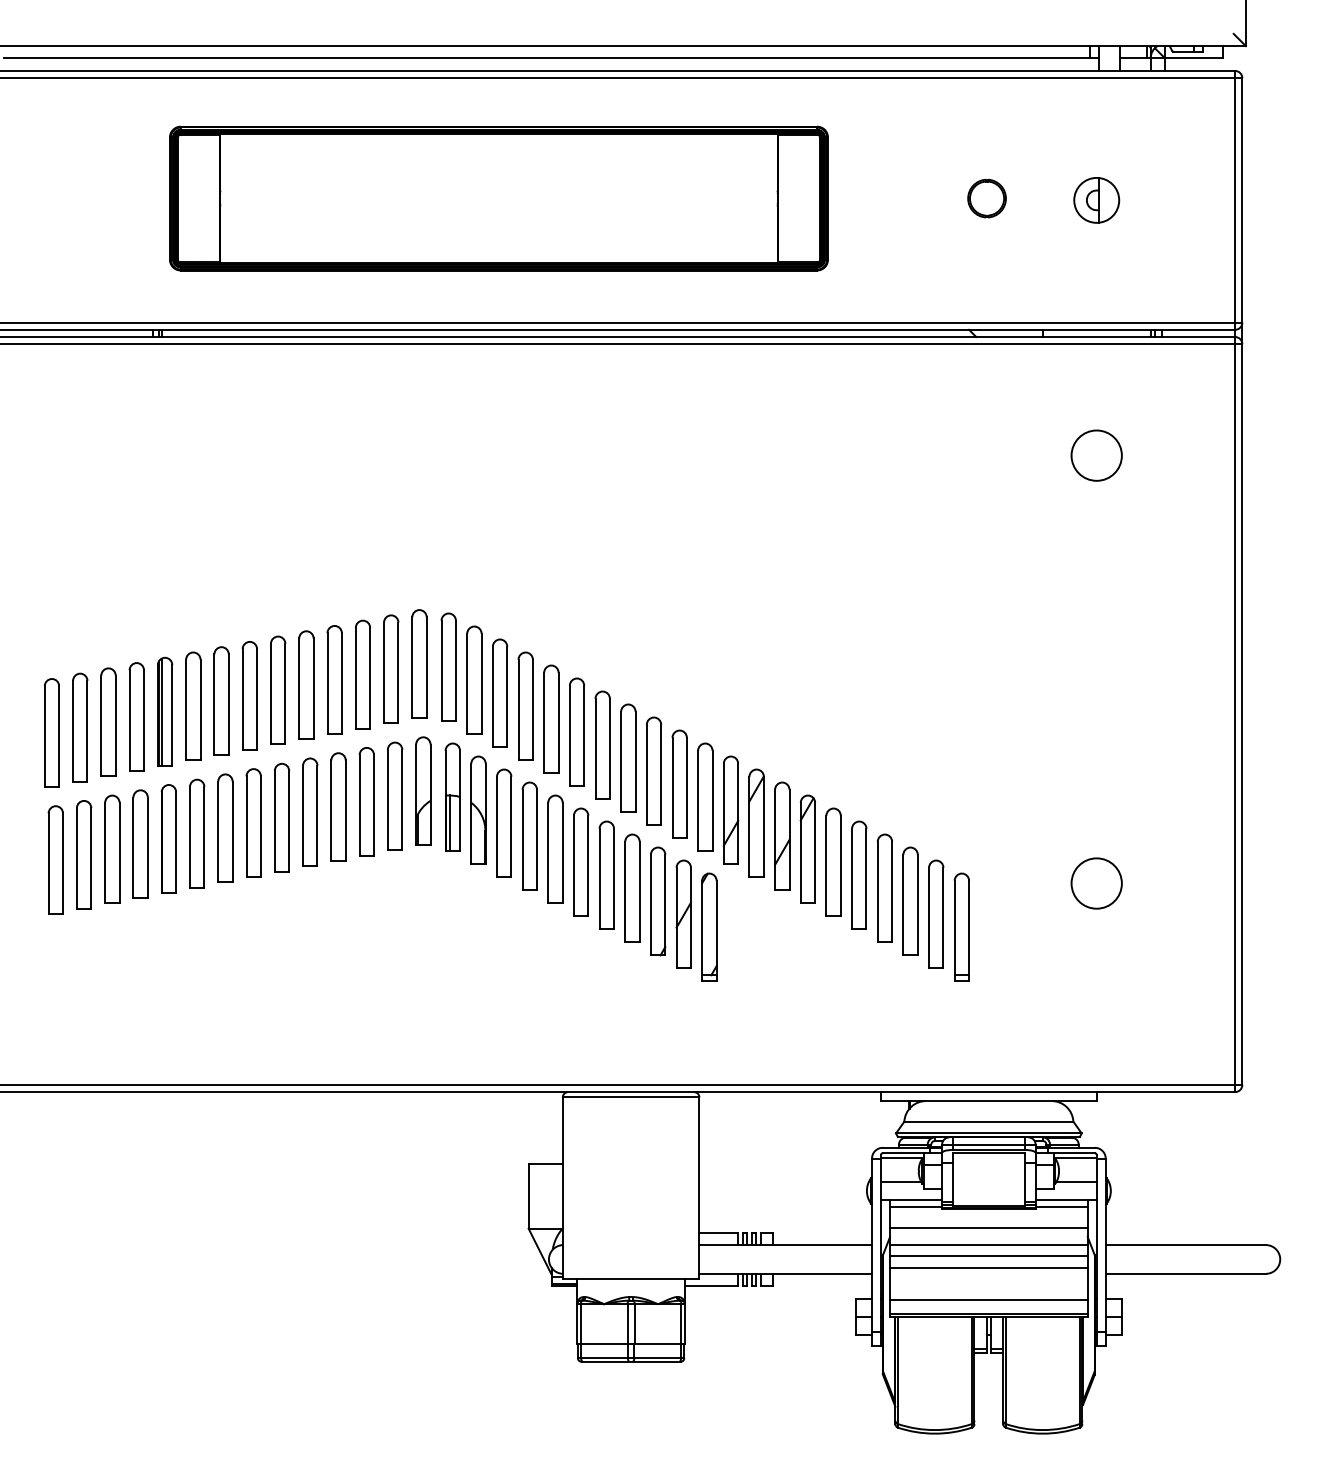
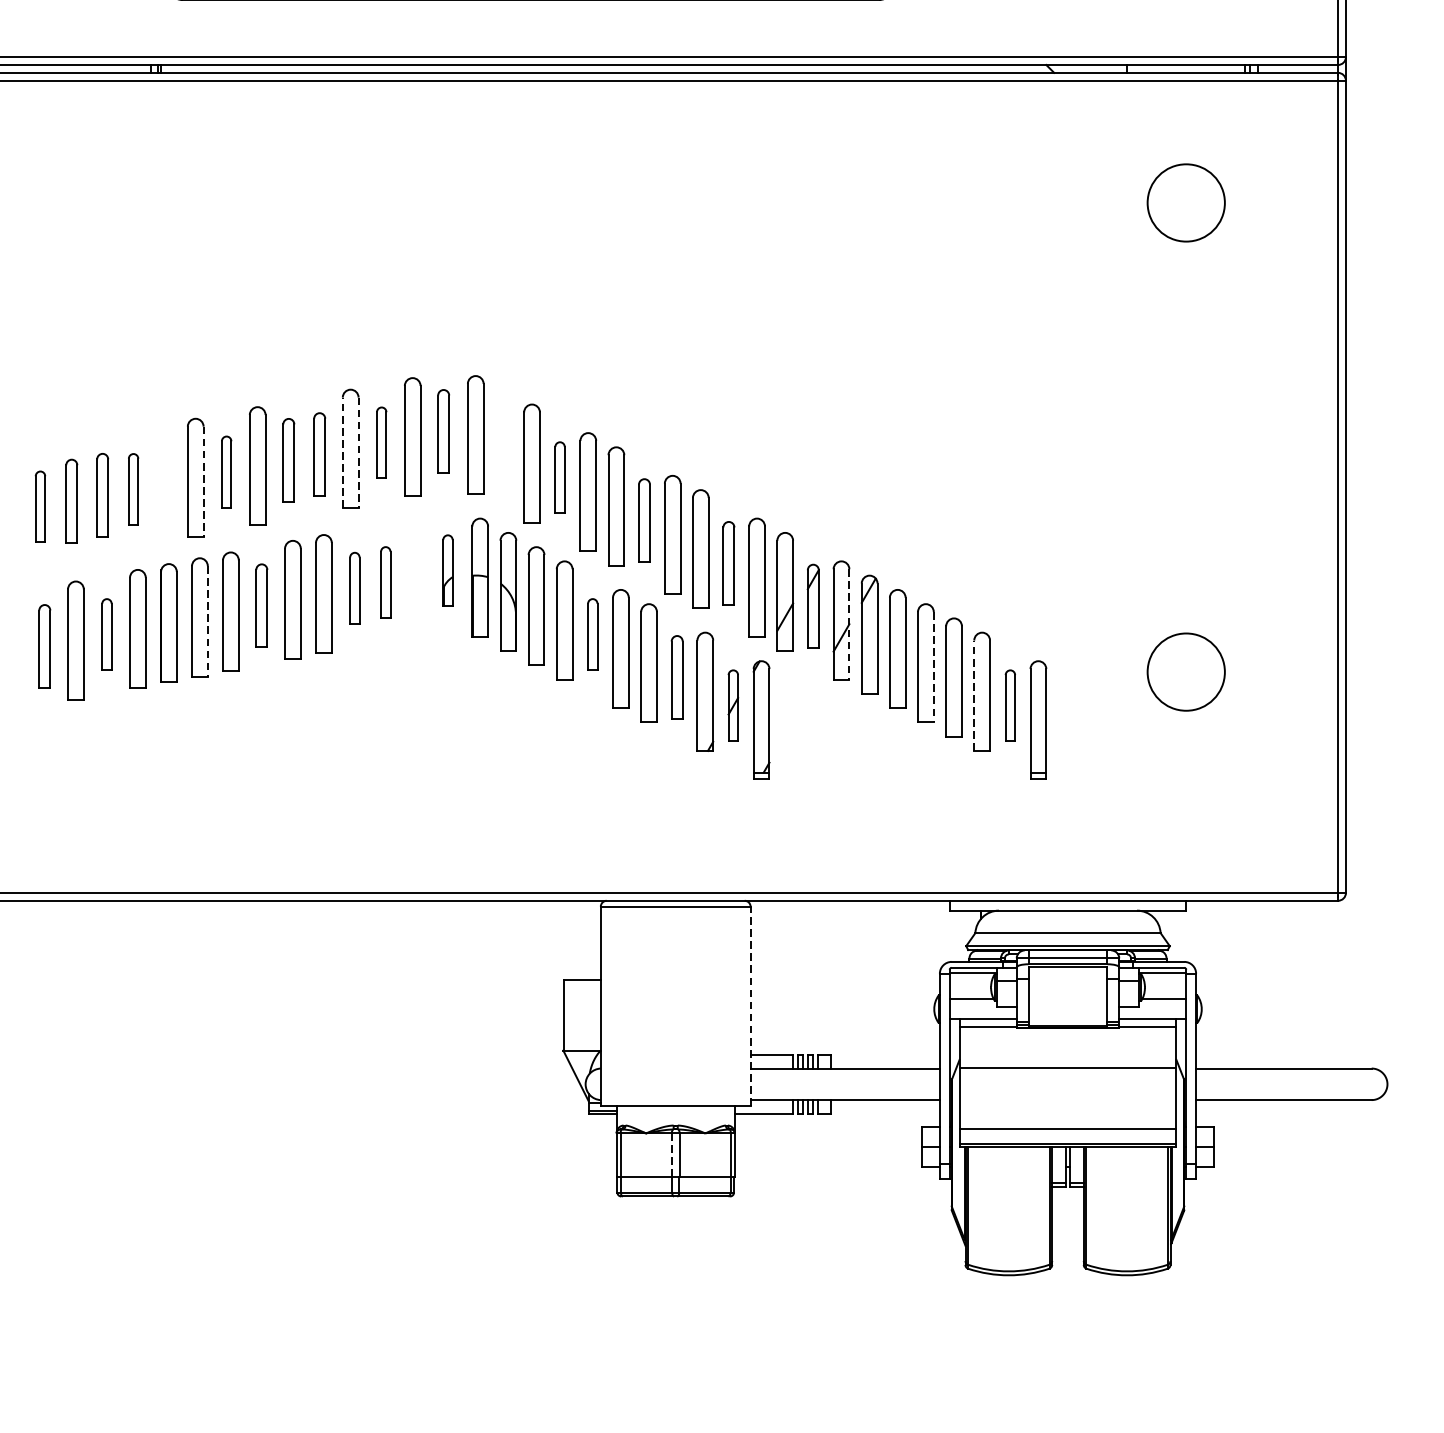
circle: (1096, 455) -> (1186, 202), size x1.4
part: (419, 663) -> (443, 430), size x0.7
part: (362, 674) -> (381, 442), size x0.6
part: (474, 679) -> (503, 448), removed
line: (327, 682) -> (342, 451), solid -> dashed
line: (341, 683) -> (358, 452), solid -> dashed
part: (306, 684) -> (319, 453), size x0.7
part: (278, 689) -> (289, 459), size x0.7
part: (221, 700) -> (226, 471), size x0.6
part: (525, 705) -> (559, 476), size x0.6
line: (200, 710) -> (203, 482), solid -> dashed
part: (165, 711) -> (165, 483), removed
part: (136, 716) -> (133, 488), size x0.6
part: (108, 721) -> (102, 494), size x0.7
part: (80, 727) -> (71, 501), size x0.7
part: (51, 732) -> (40, 506), size x0.6
part: (602, 744) -> (644, 519), size x0.7
part: (679, 783) -> (728, 562), size x0.7
part: (423, 790) -> (448, 570), size x0.6
part: (395, 795) -> (417, 575), removed
part: (366, 801) -> (385, 582), size x0.6
part: (338, 806) -> (354, 587), size x0.6
part: (253, 822) -> (261, 605), size x0.7
part: (756, 822) -> (813, 605), size x0.7
line: (449, 823) -> (476, 606), removed
line: (204, 837) -> (207, 621), solid -> dashed
line: (789, 840) -> (849, 624), solid -> dashed
part: (112, 848) -> (107, 633), size x0.6
part: (555, 848) -> (592, 633), size x0.6
part: (55, 859) -> (44, 645), size x0.7
line: (866, 879) -> (933, 667), solid -> dashed
circle: (1096, 883) -> (1186, 672), size x1.4
part: (632, 887) -> (677, 676), size x0.7
line: (903, 904) -> (974, 695), solid -> dashed
part: (683, 913) -> (733, 704), size x0.6
part: (936, 913) -> (1010, 704), size x0.6
line: (699, 1188) -> (750, 1006), solid -> dashed
line: (988, 1228) -> (1067, 1050), removed
line: (988, 1255) -> (1067, 1079), removed
line: (988, 1267) -> (1067, 1093), removed
line: (627, 1324) -> (671, 1155), solid -> dashed

